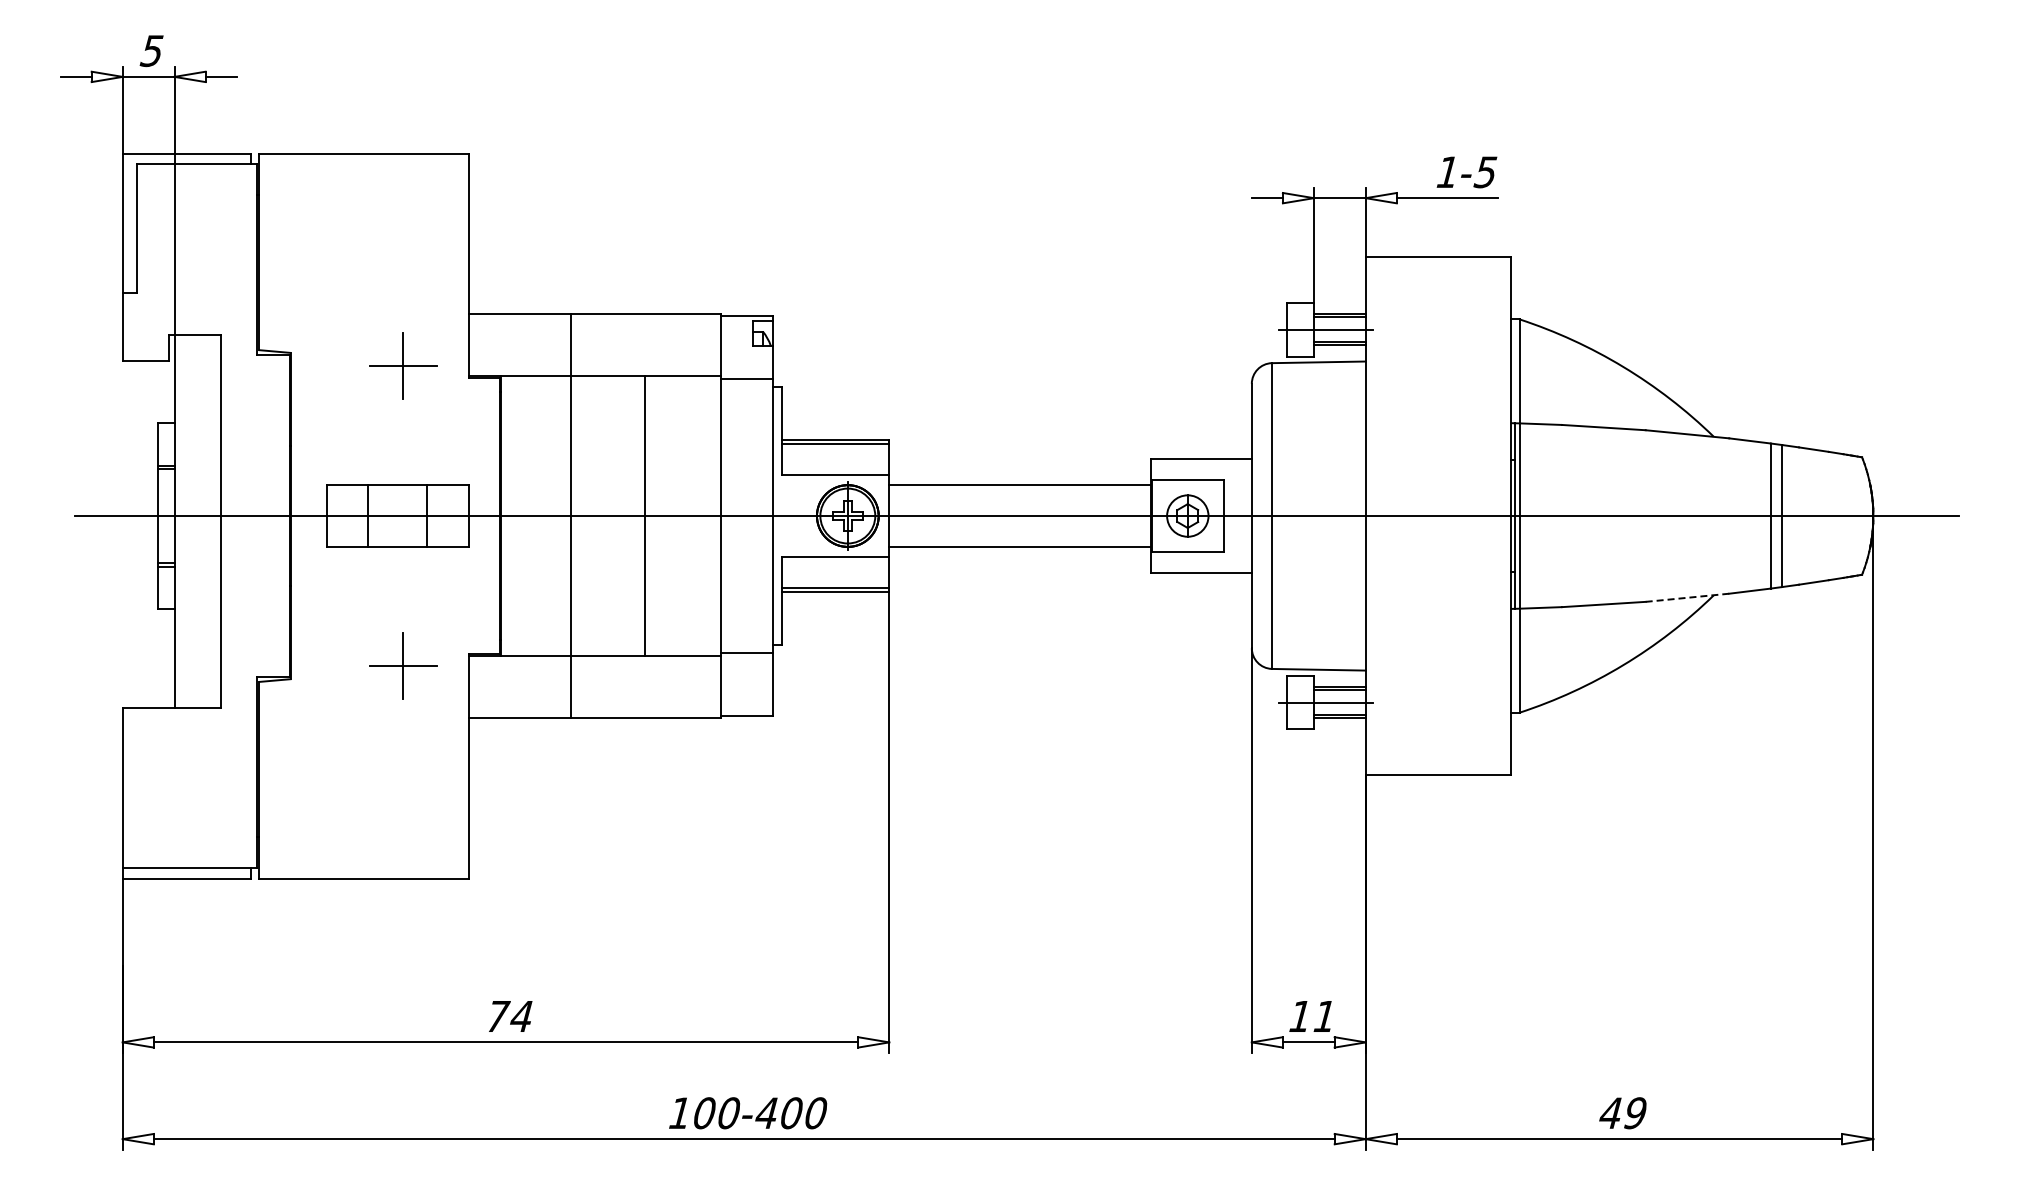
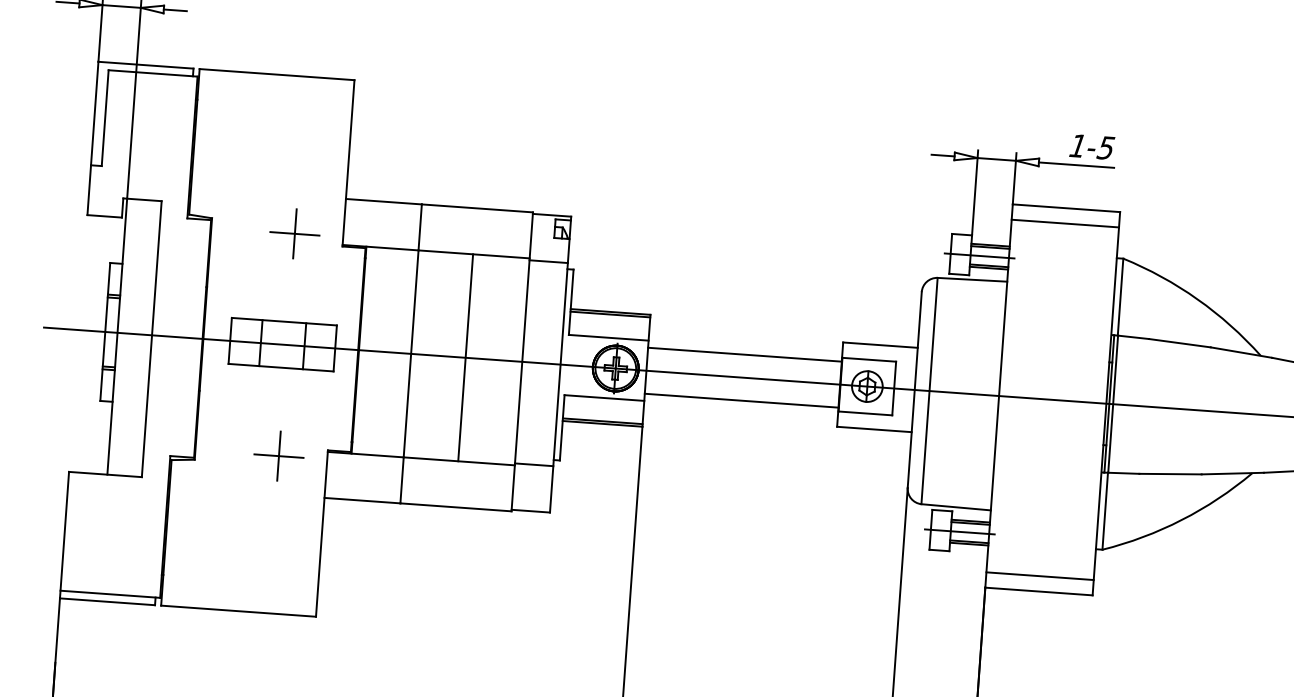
line: (1437, 277) -> (1064, 223), added
line: (1687, 597) -> (1232, 473), dashed -> solid
line: (1437, 754) -> (1039, 576), added

